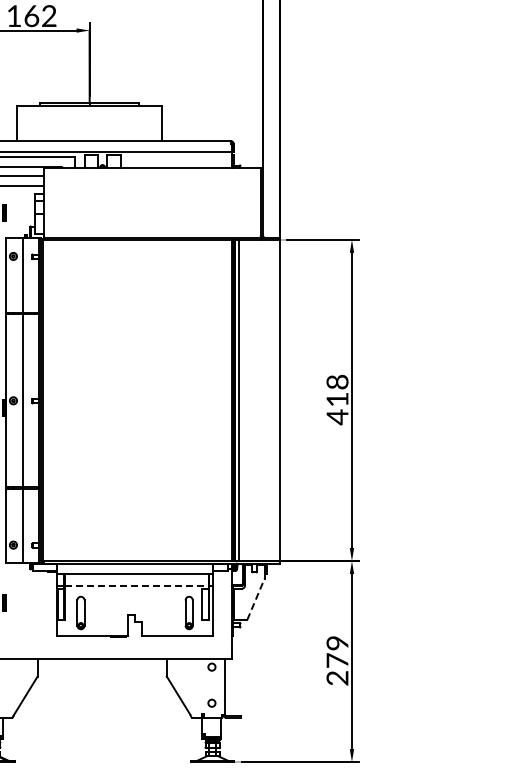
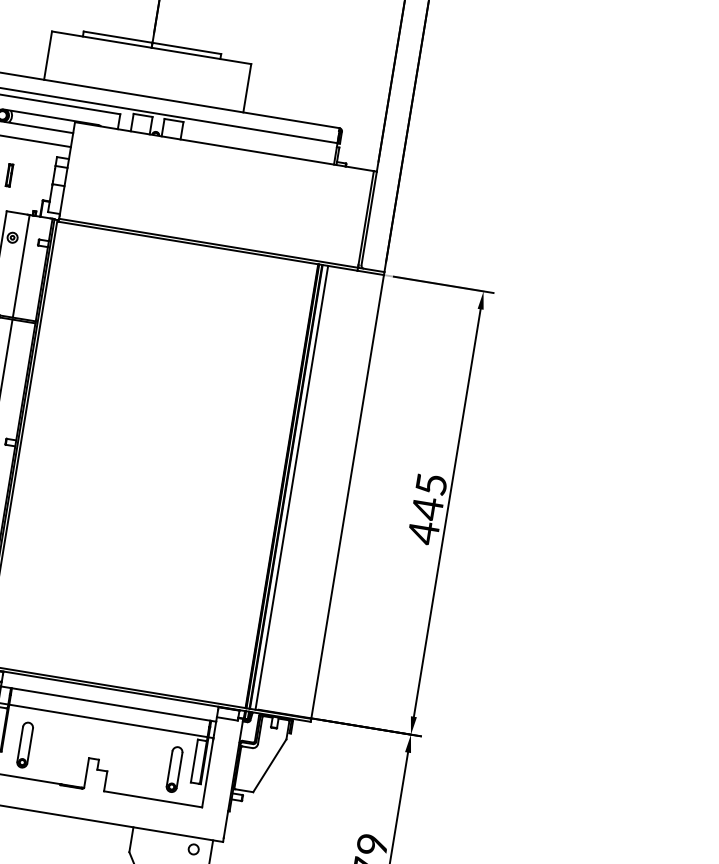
text: (337, 390) -> (429, 496), 418 -> 445
line: (136, 586) -> (107, 721), dashed -> solid
line: (256, 598) -> (270, 764), dashed -> solid

